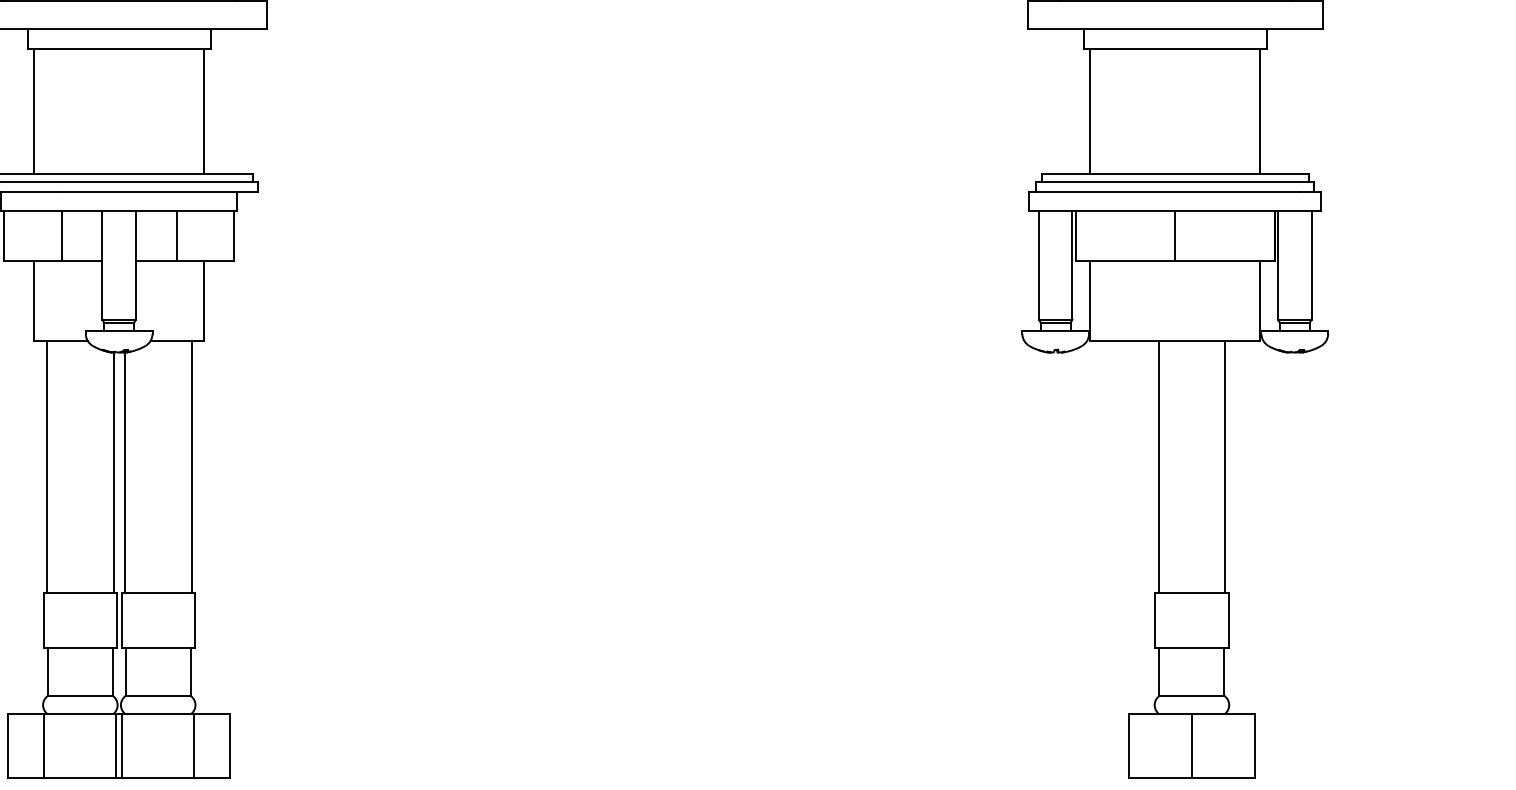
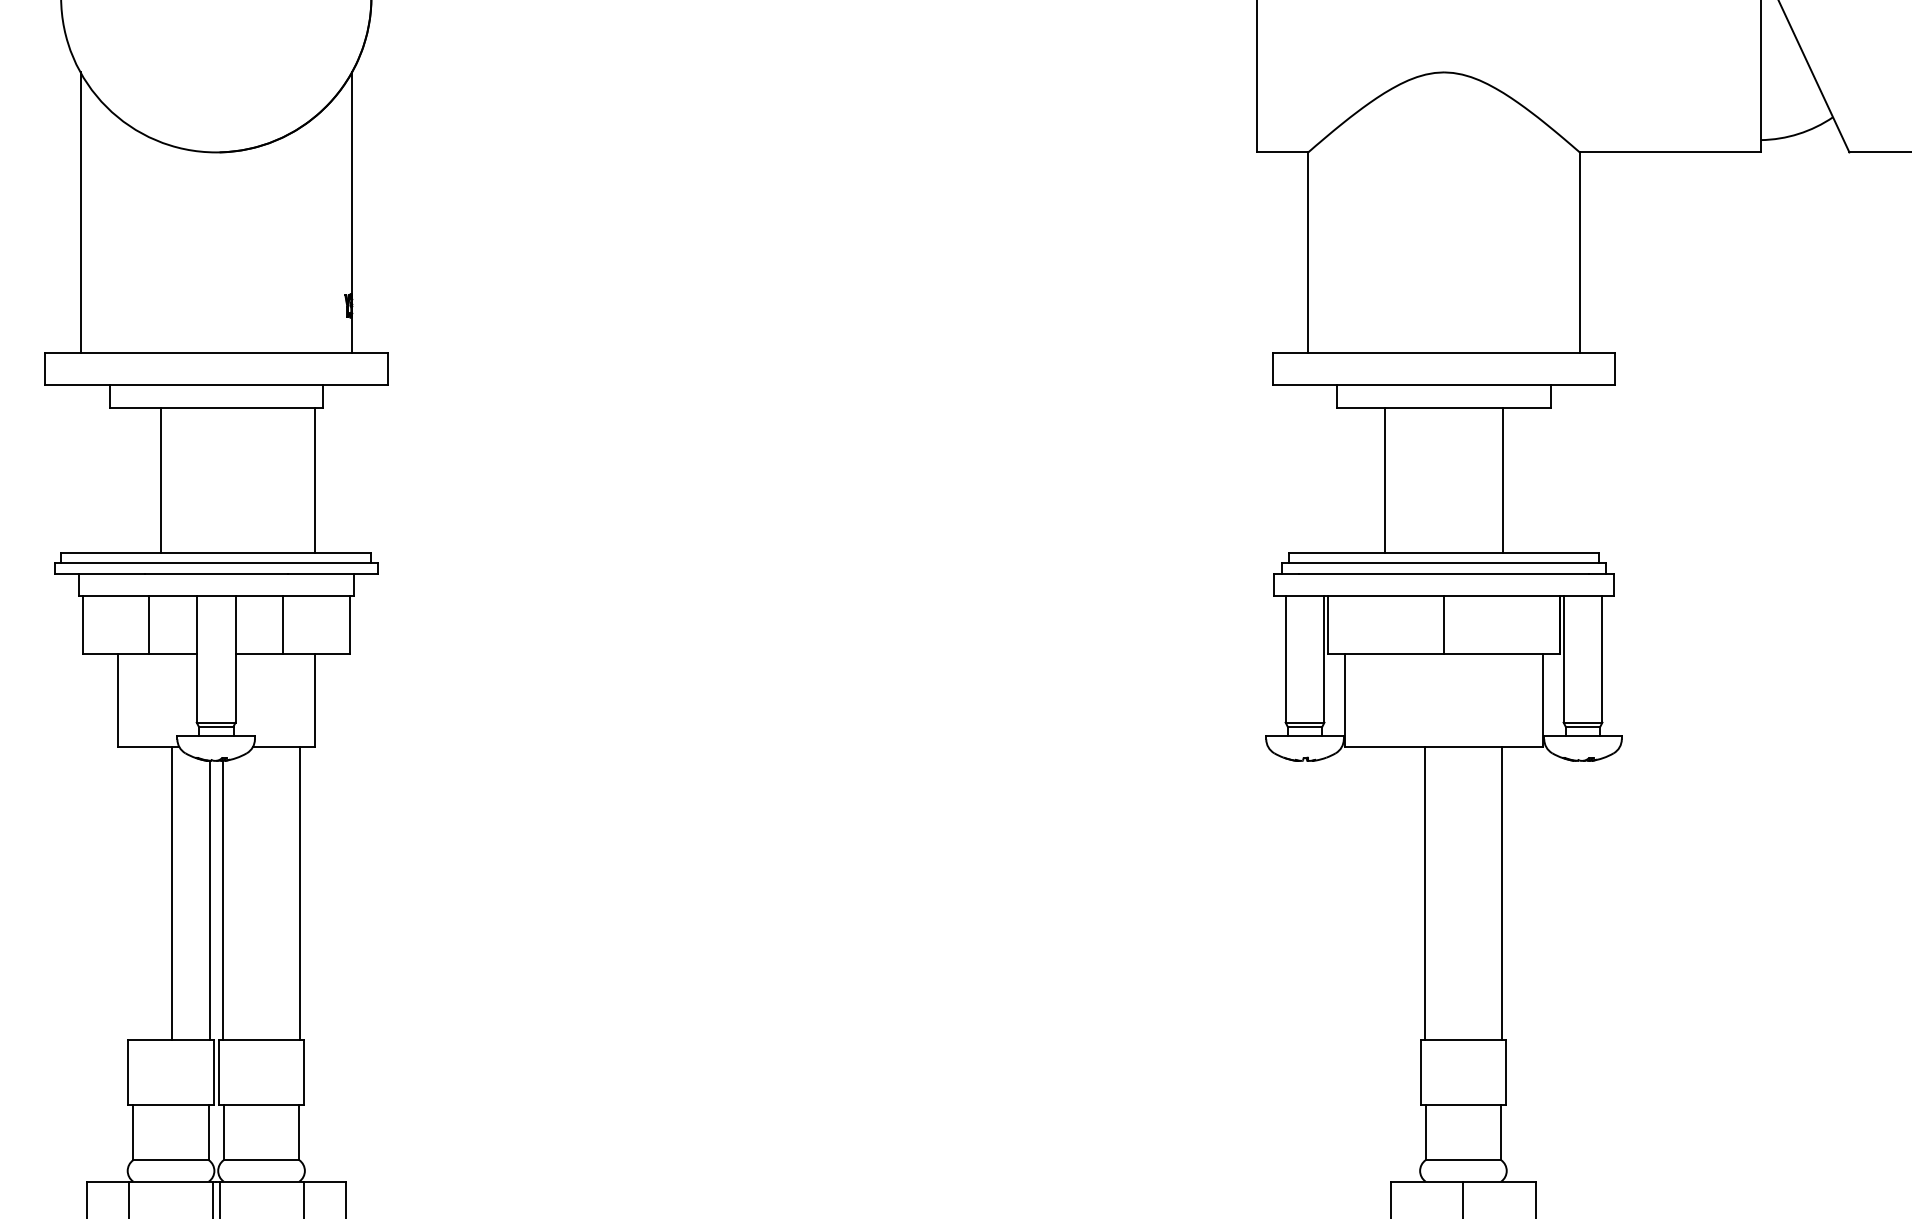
line: (34, 111) -> (160, 480), moved
line: (1090, 111) -> (1385, 480), moved
line: (1259, 111) -> (1502, 480), moved
line: (47, 466) -> (172, 893), moved

